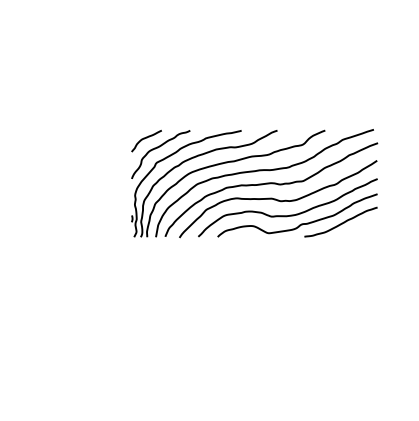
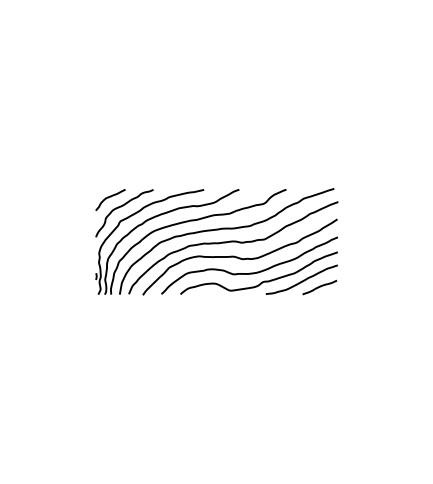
curve: (358, 229) -> (319, 287), added

